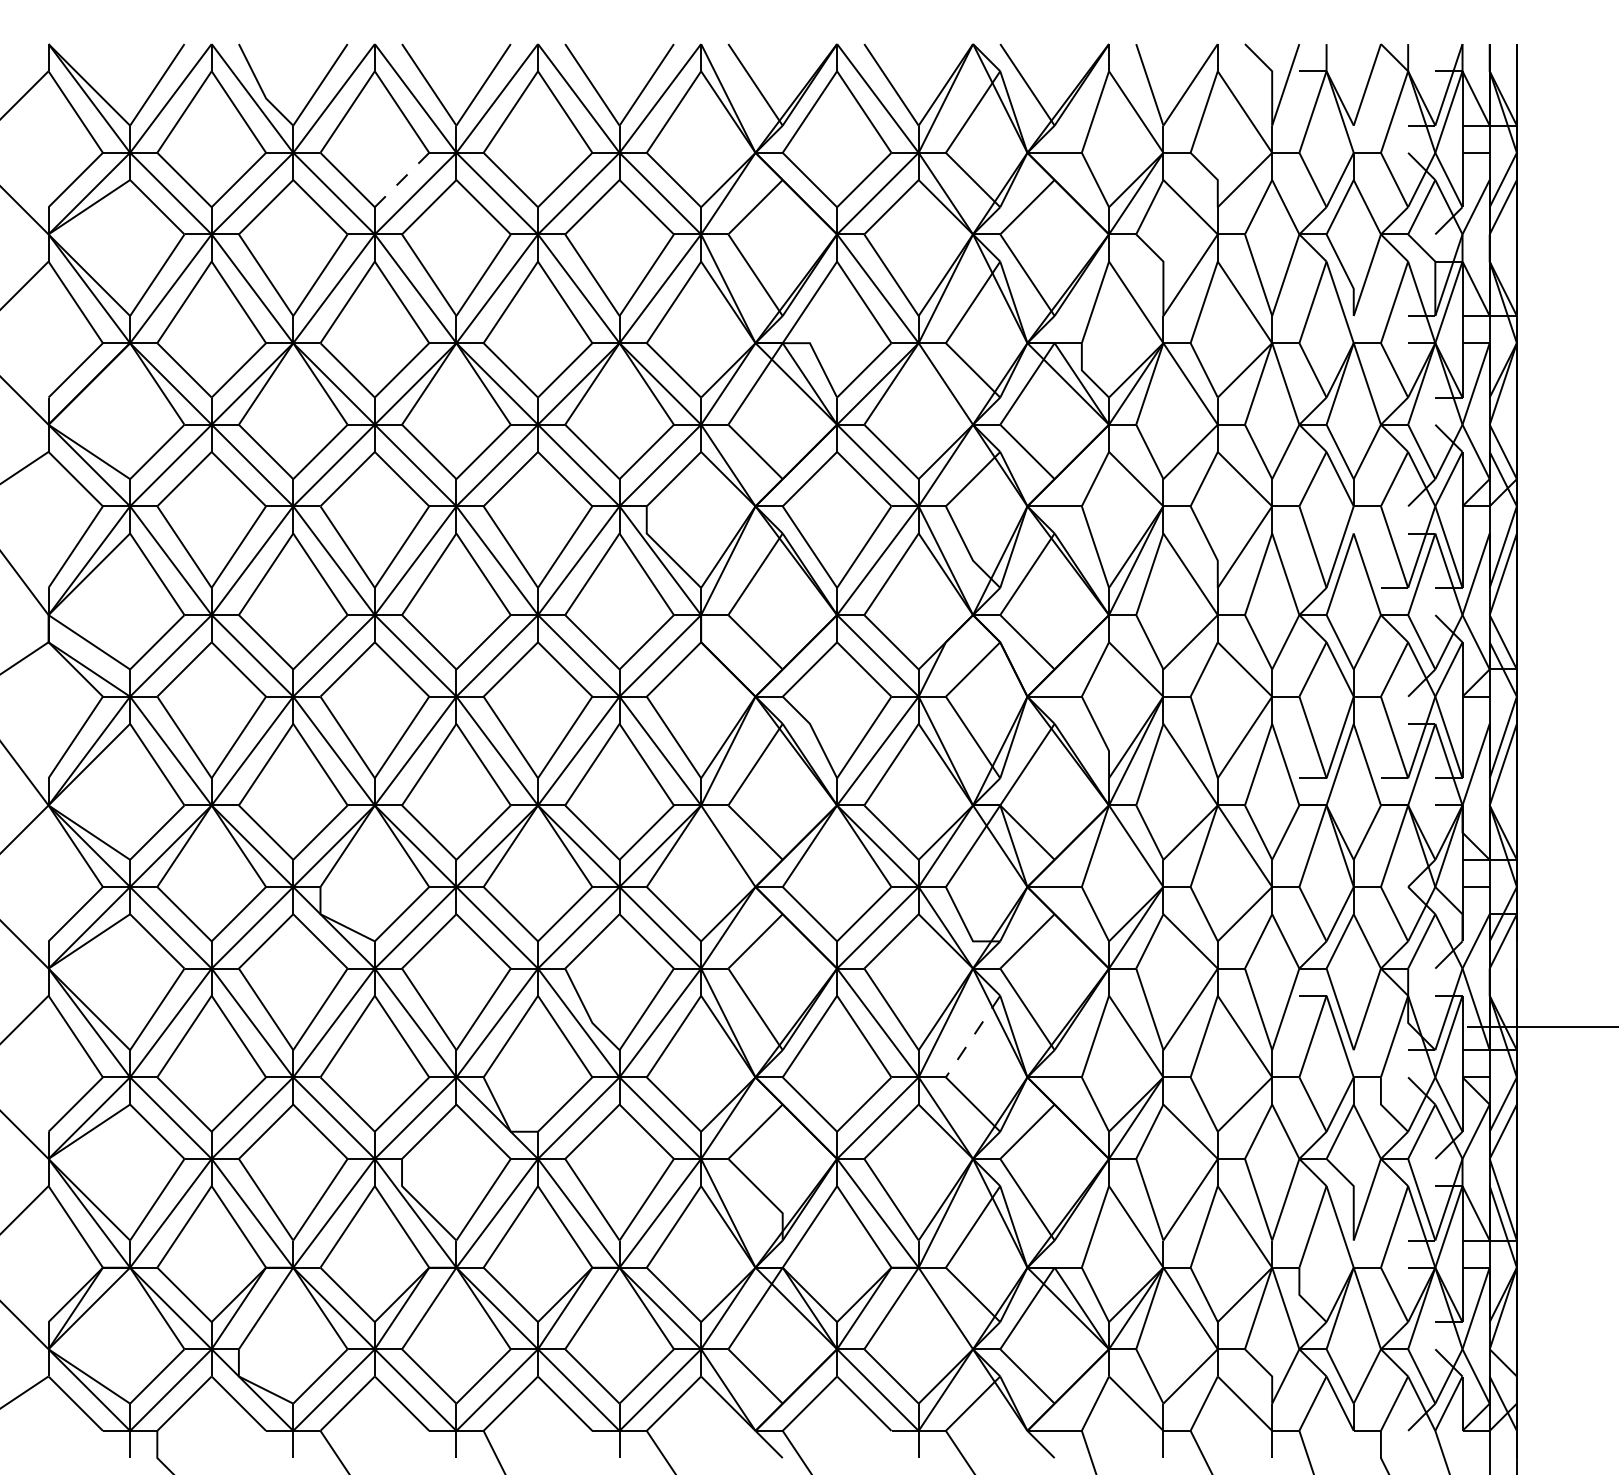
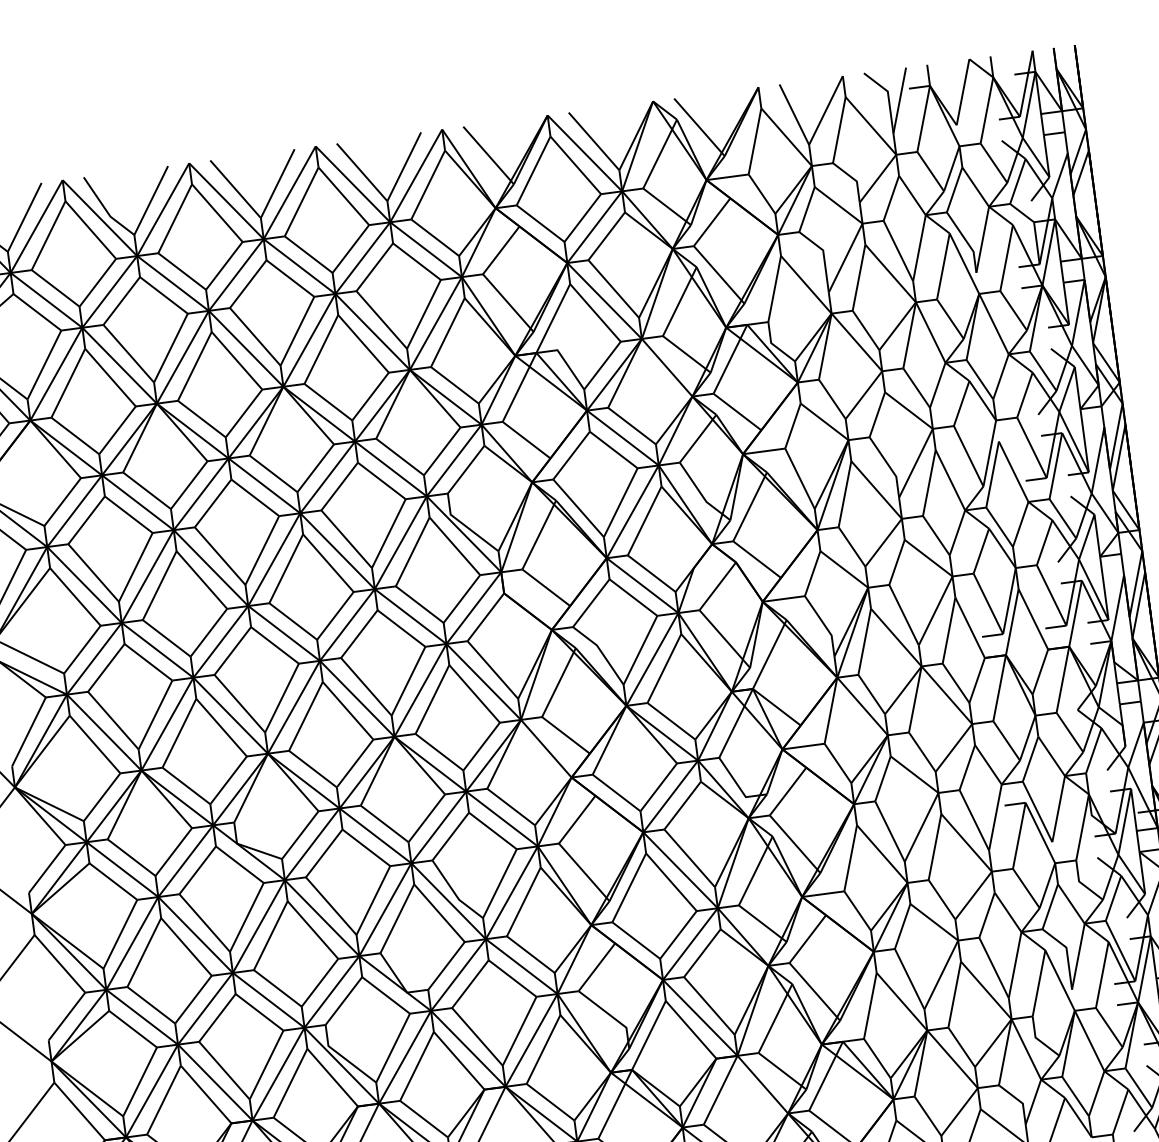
line: (402, 179) -> (224, 265), dashed -> solid
line: (973, 1036) -> (756, 870), dashed -> solid

